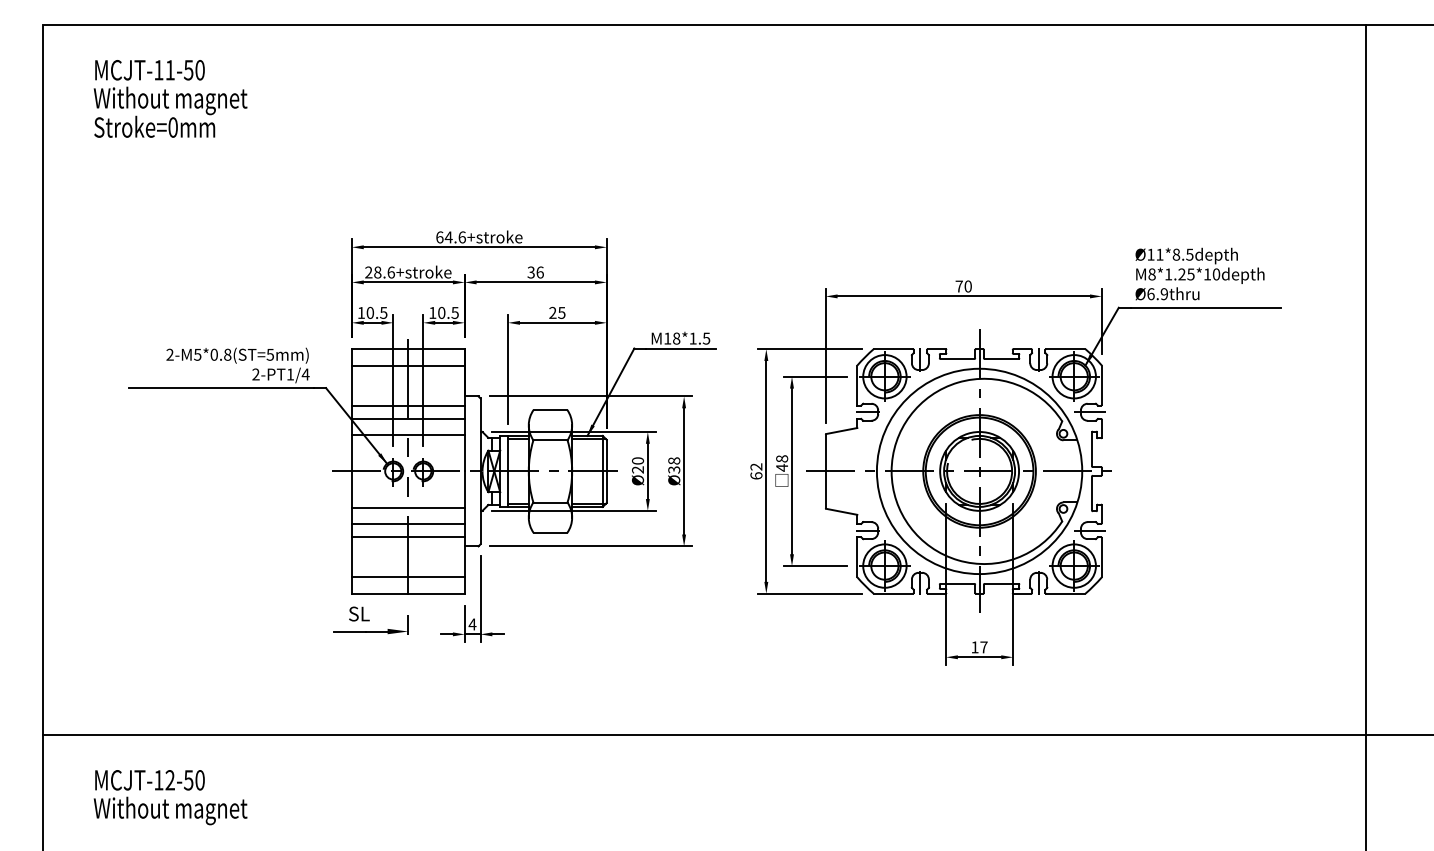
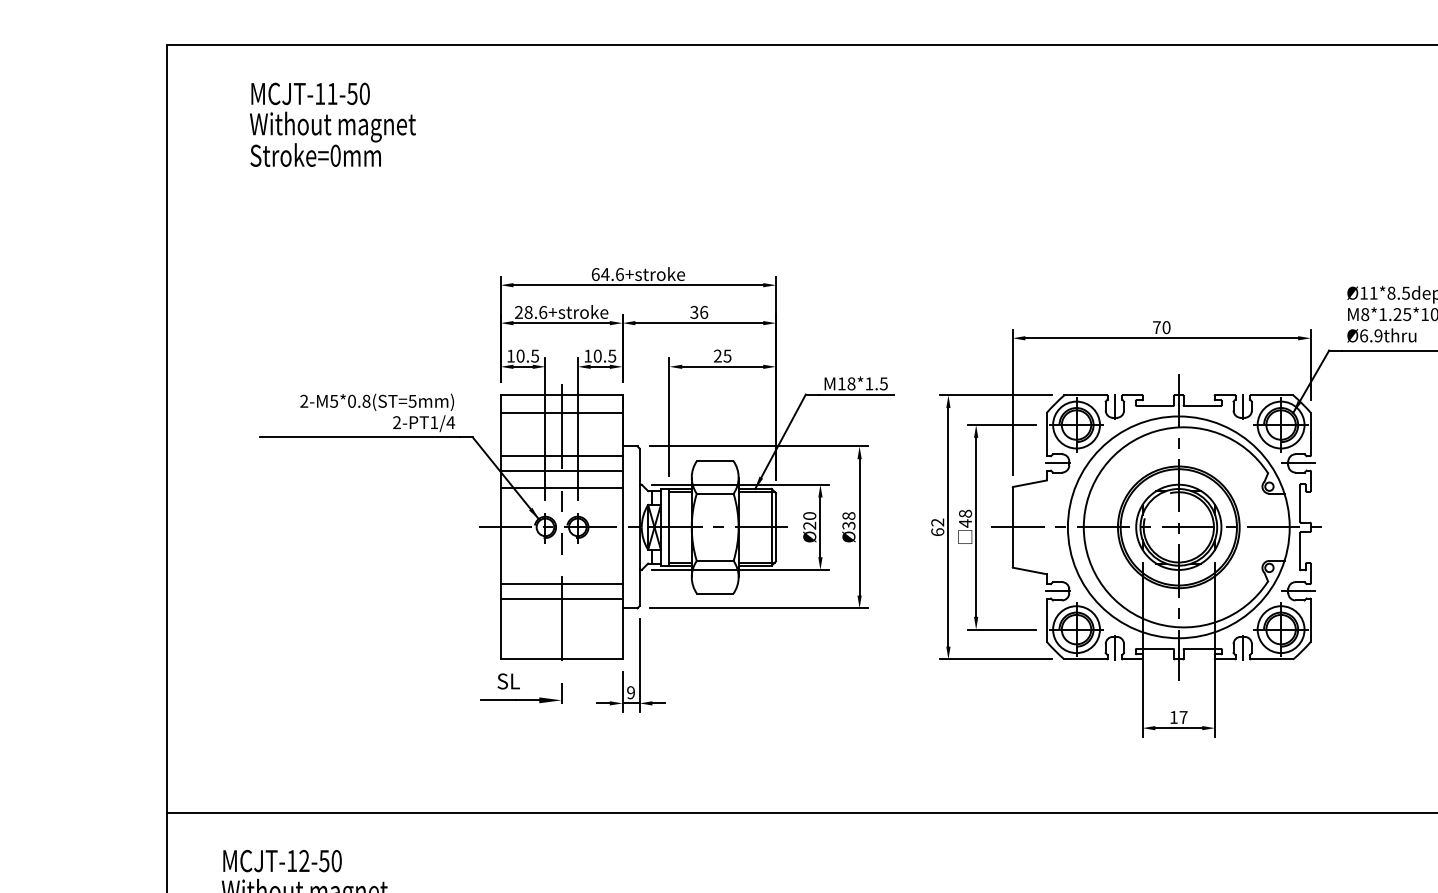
text: (170, 98) -> (332, 124), moved
line: (407, 508) -> (560, 567), removed
line: (407, 577) -> (560, 641), removed
text: (472, 624) -> (630, 692), 4 -> 9

